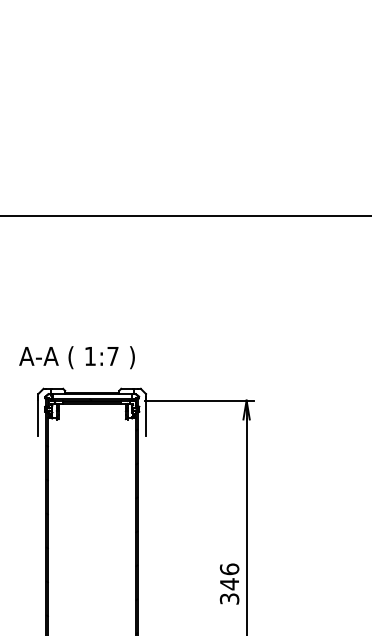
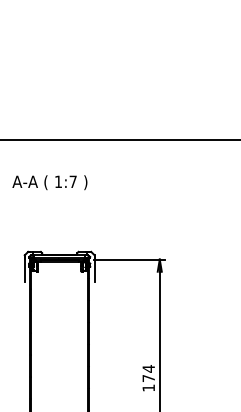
text: (76, 357) -> (49, 182), moved
text: (229, 584) -> (148, 378), 346 -> 174

